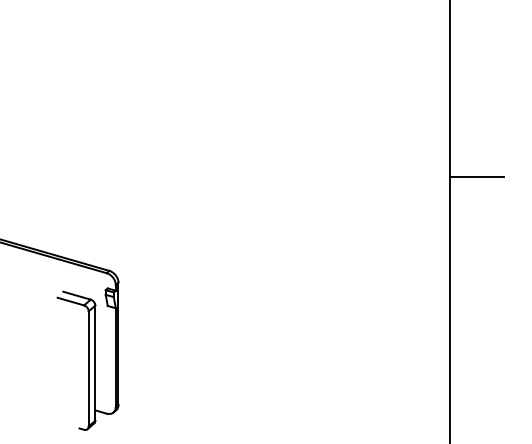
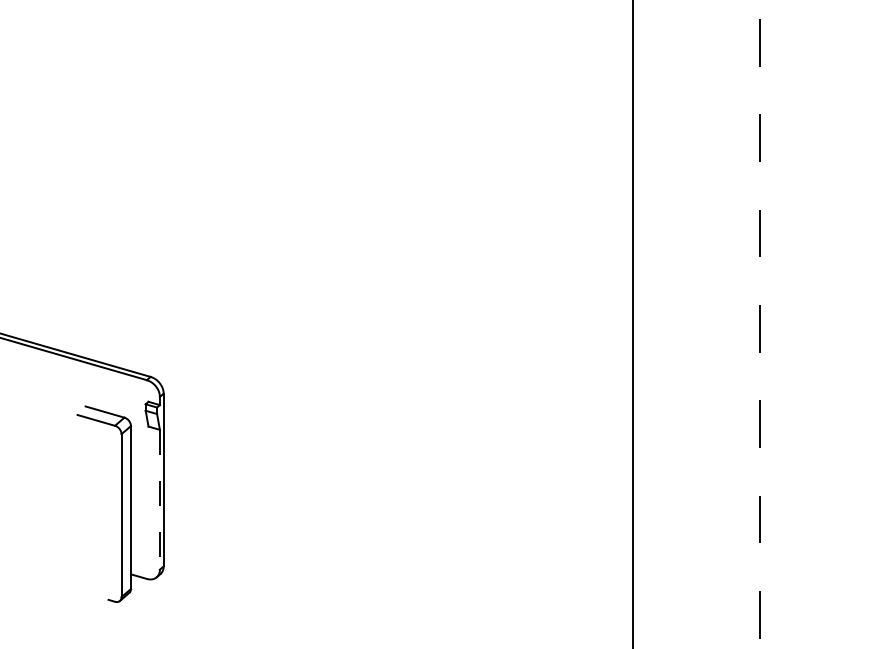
line: (476, 177) -> (670, 244), removed
line: (115, 357) -> (159, 499), solid -> dashed

